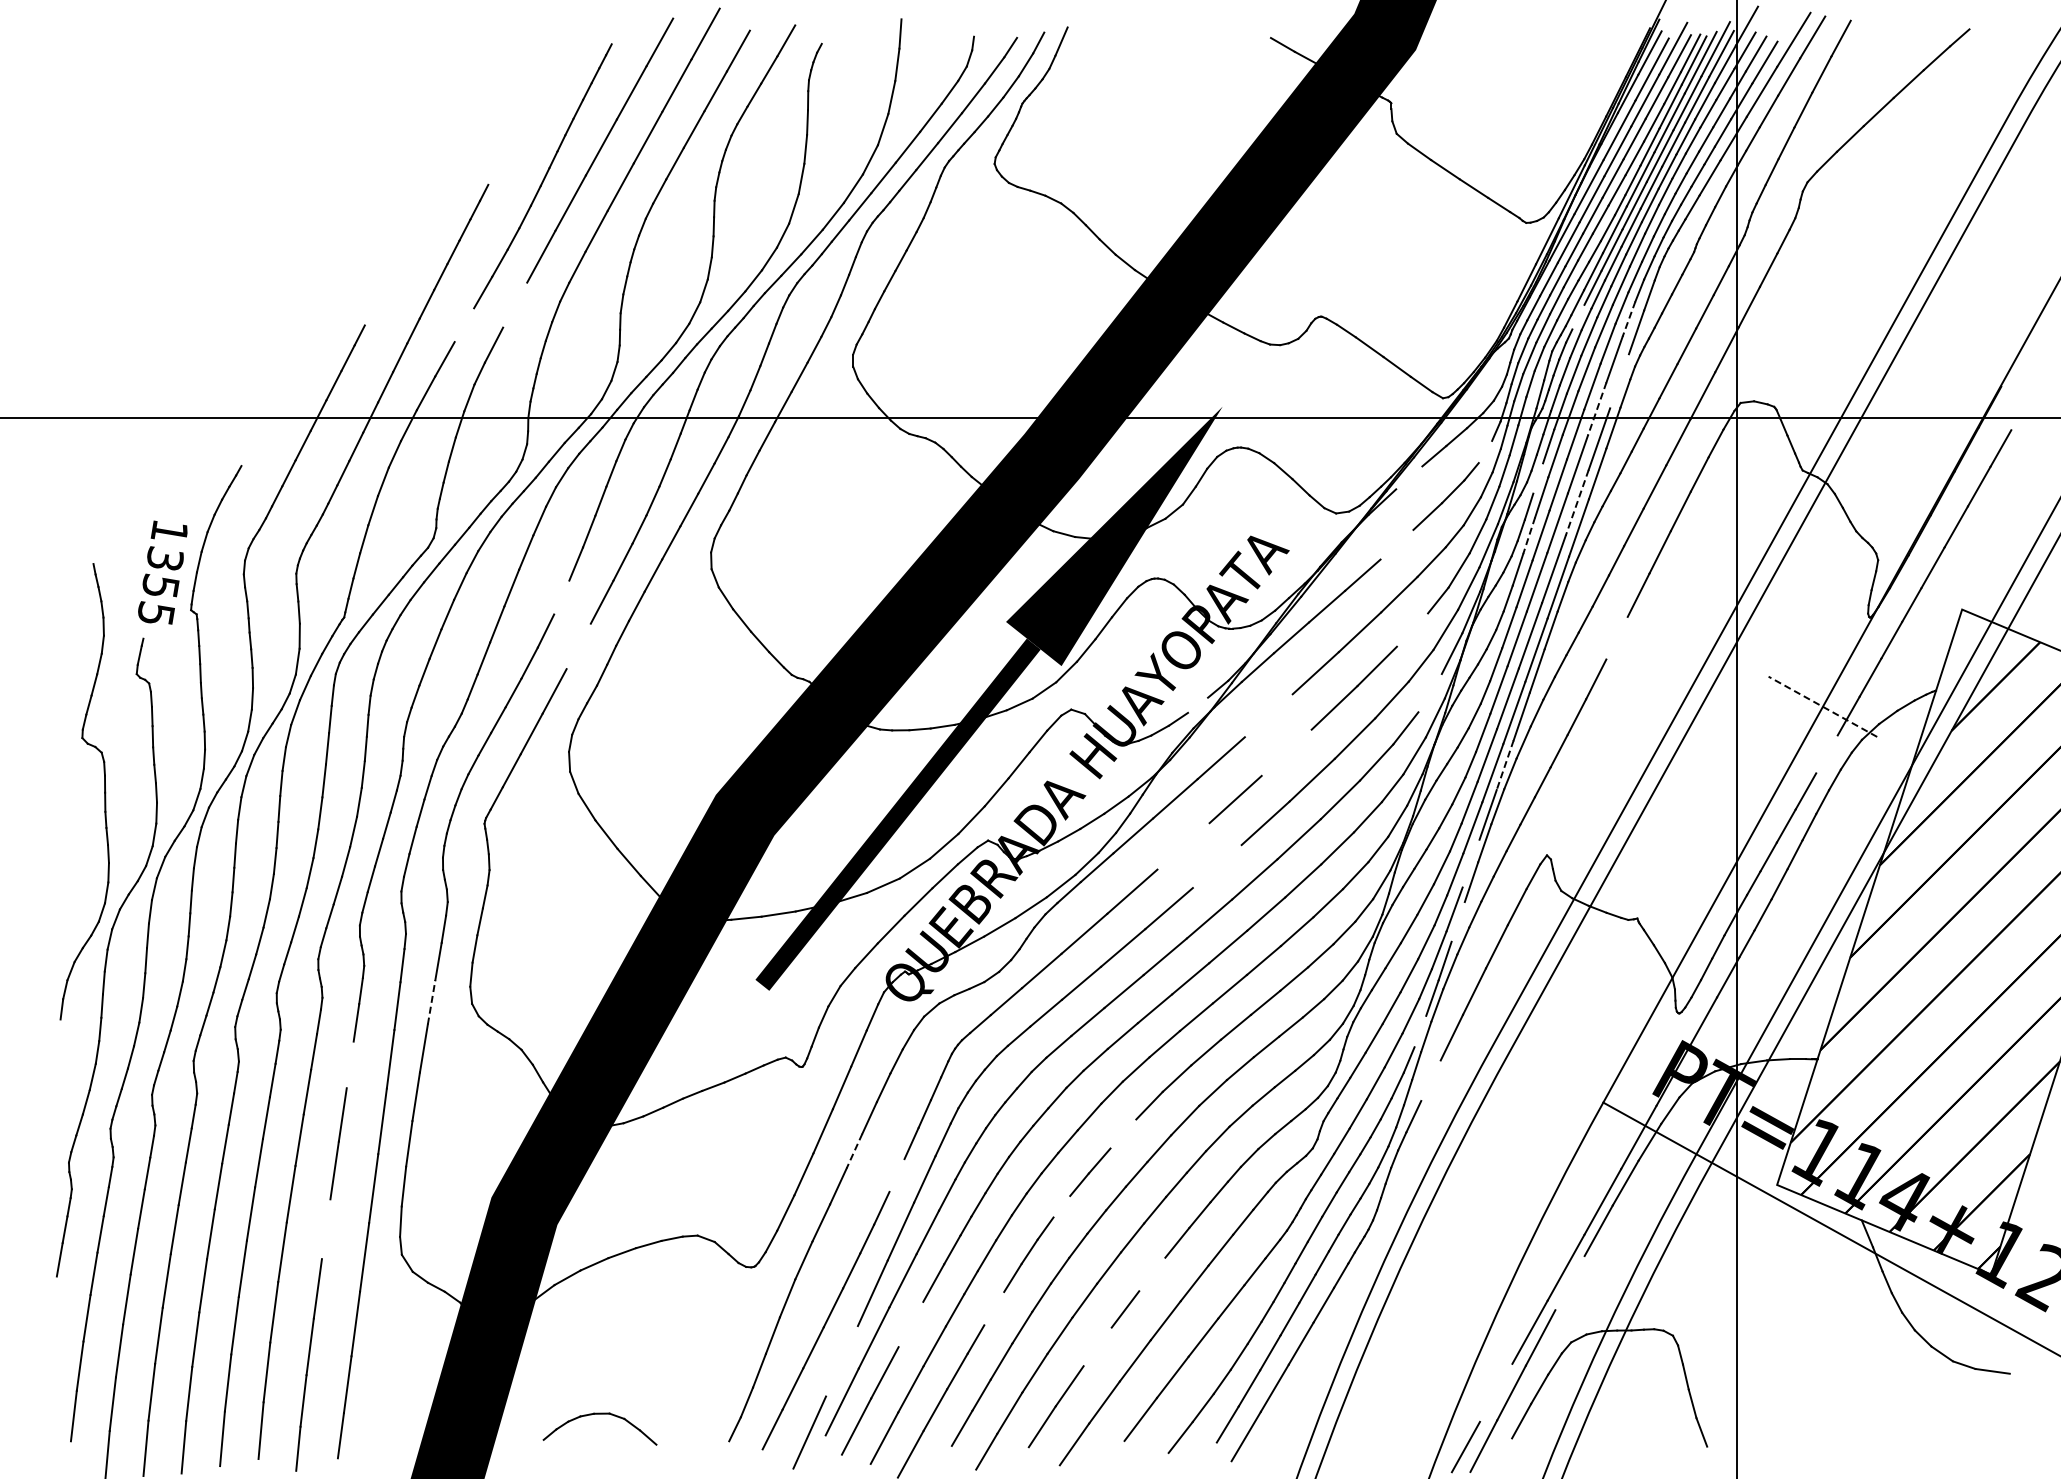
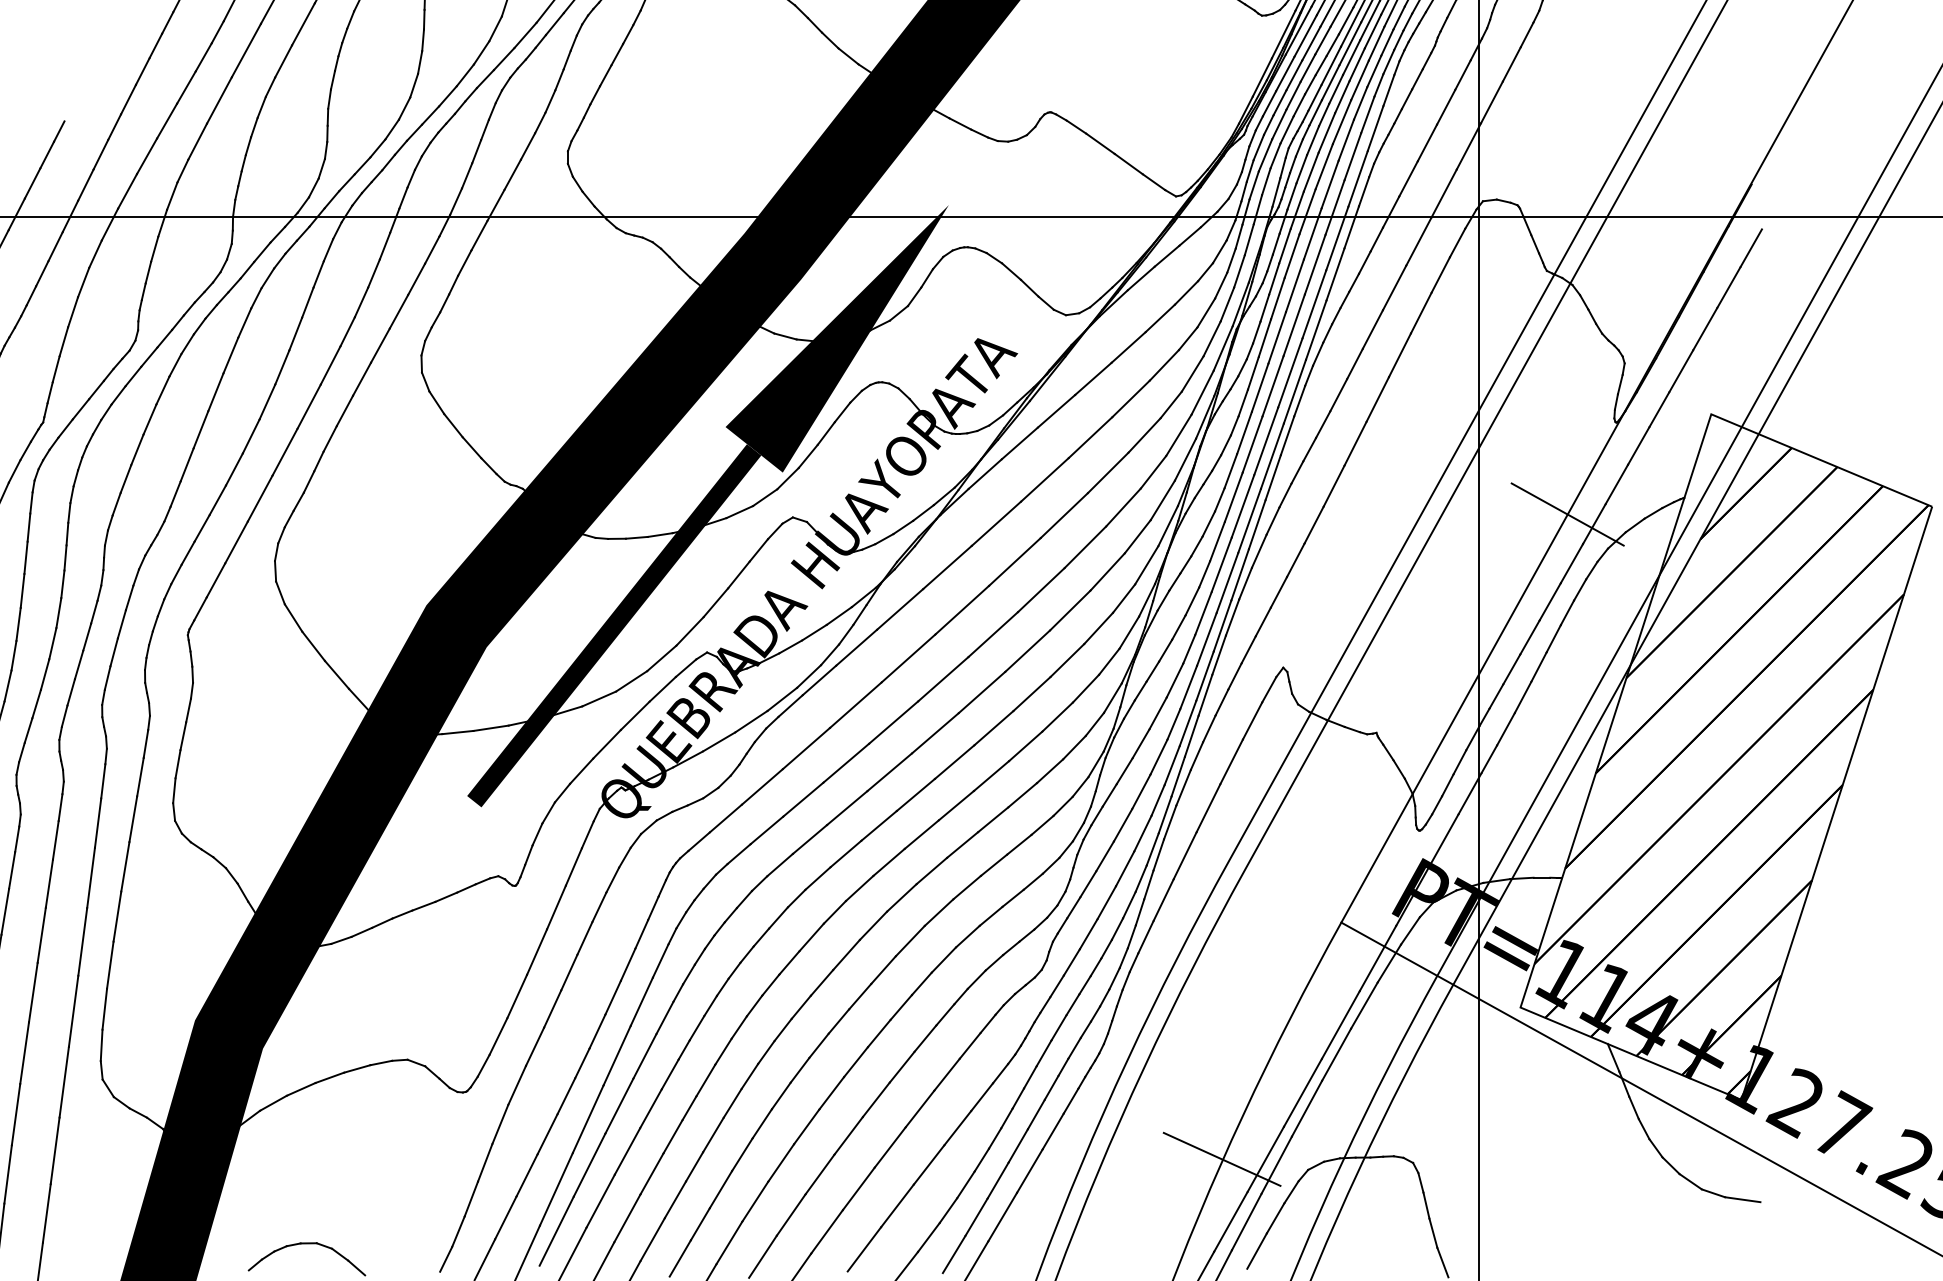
line: (515, 304) -> (219, 99), added
line: (1578, 316) -> (1315, 112), added
line: (1629, 319) -> (1368, 115), dashed -> solid
line: (464, 325) -> (167, 121), added
line: (1619, 381) -> (1358, 179), added
line: (1597, 409) -> (1335, 208), dashed -> solid
line: (1485, 451) -> (1219, 251), added
line: (1409, 477) -> (1141, 278), added
line: (1538, 478) -> (1274, 279), added
line: (1577, 502) -> (1314, 303), dashed -> solid
line: (1529, 536) -> (1265, 338), dashed -> solid
line: (1396, 544) -> (1128, 347), added
line: (561, 597) -> (267, 401), added
line: (1412, 629) -> (1144, 434), added
line: (1616, 637) -> (1354, 443), added
line: (578, 646) -> (284, 452), added
line: (1429, 693) -> (1162, 500), added
line: (1198, 704) -> (923, 512), added
line: (1822, 706) -> (1567, 514), dashed -> solid
line: (1268, 715) -> (996, 523), added
line: (1286, 752) -> (1014, 561), added
line: (1826, 754) -> (1571, 563), added
line: (1505, 765) -> (1240, 575), dashed -> solid
line: (1183, 846) -> (908, 658), added
line: (1470, 863) -> (1204, 676), added
line: (1216, 866) -> (942, 679), added
line: (1457, 921) -> (1190, 735), added
line: (431, 1001) -> (133, 818), dashed -> solid
line: (1420, 1031) -> (1152, 849), added
line: (349, 1064) -> (48, 883), added
line: (1430, 1080) -> (1163, 899), added
line: (1123, 1133) -> (846, 954), added
line: (854, 1151) -> (569, 973), dashed -> solid
line: (896, 1175) -> (612, 997), added
line: (1061, 1206) -> (782, 1029), added
line: (325, 1229) -> (23, 1053), added
line: (1152, 1274) -> (876, 1099), added
line: (1569, 1283) -> (1306, 1109), added
line: (994, 1308) -> (713, 1134), added
line: (910, 1324) -> (627, 1151), added
line: (1487, 1331) -> (1221, 1158), added
line: (1097, 1346) -> (819, 1174), added
line: (841, 1361) -> (555, 1189), added
line: (1495, 1392) -> (1230, 1221), added

